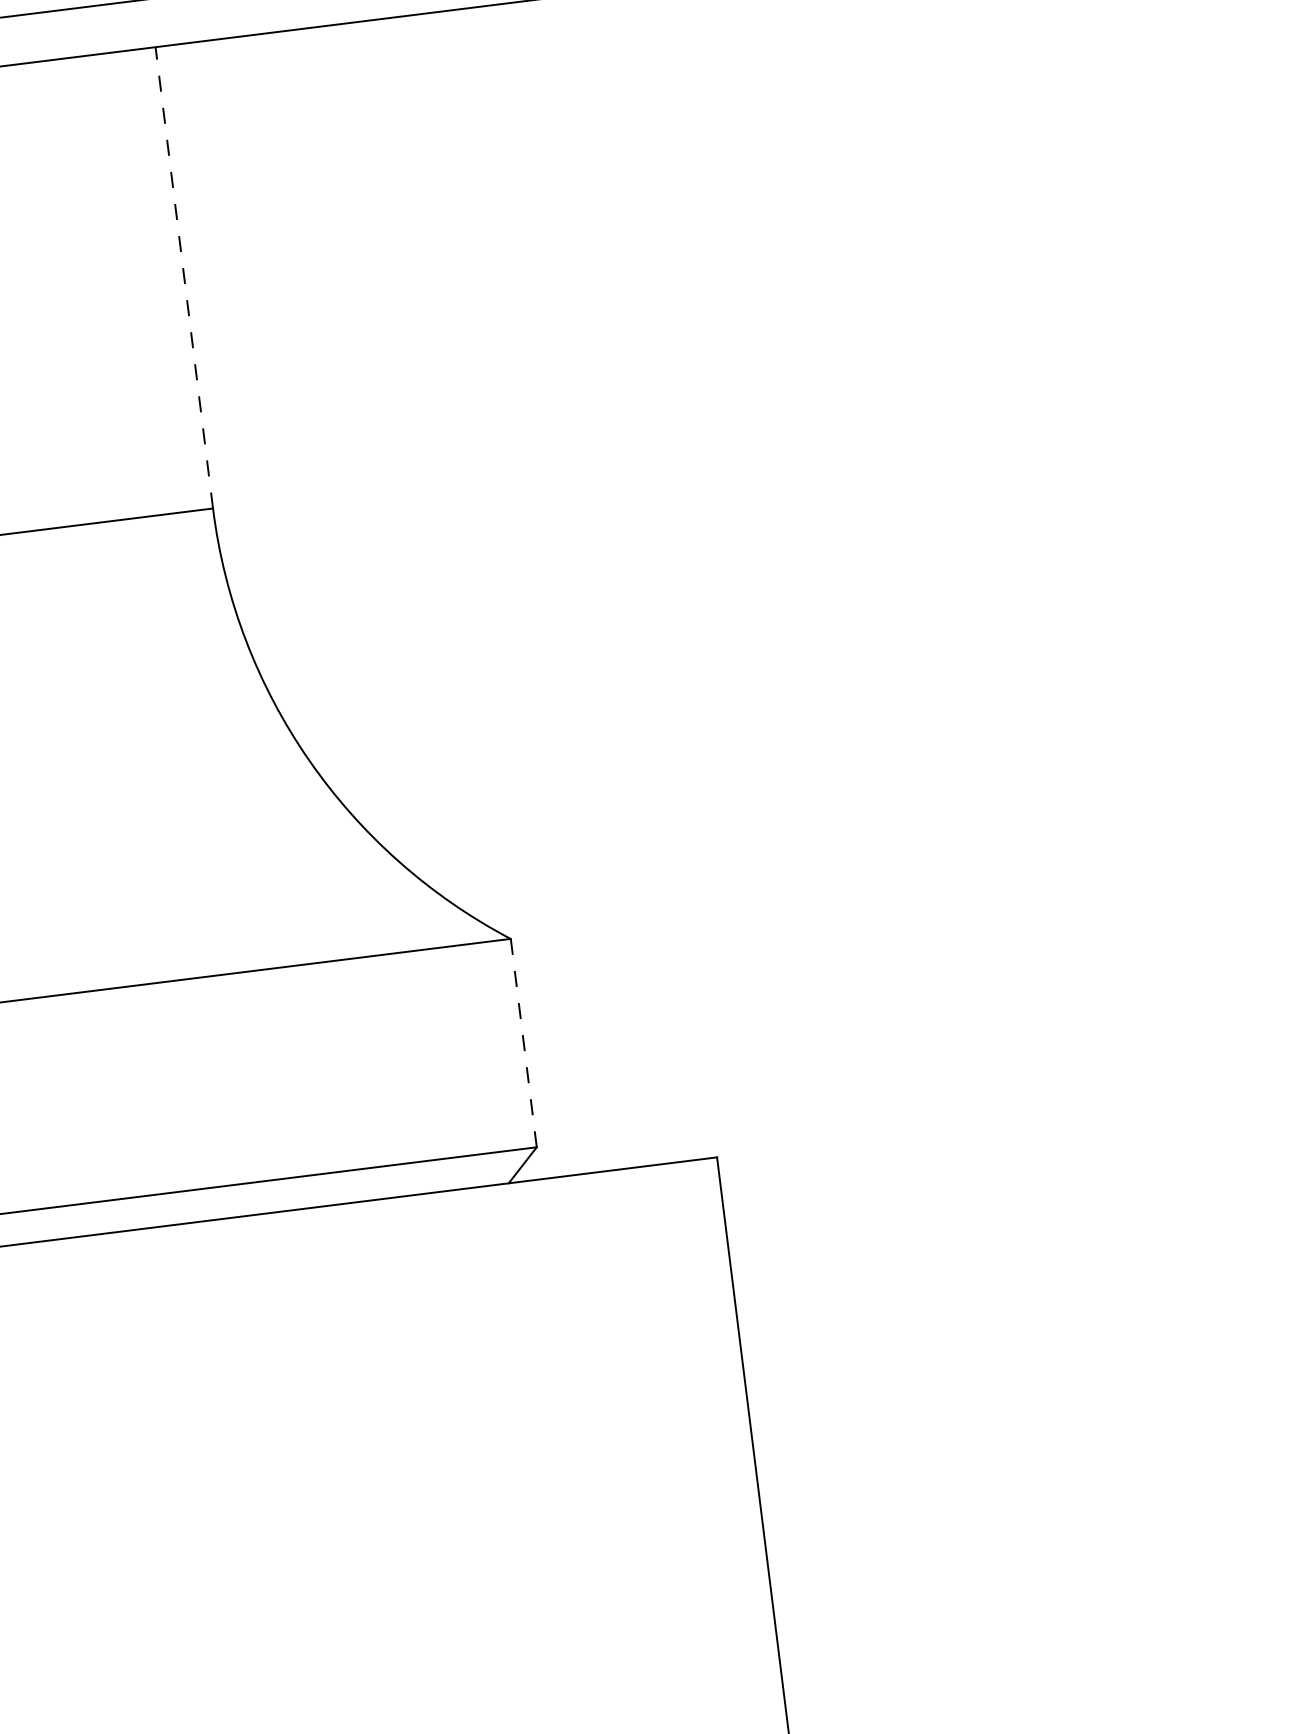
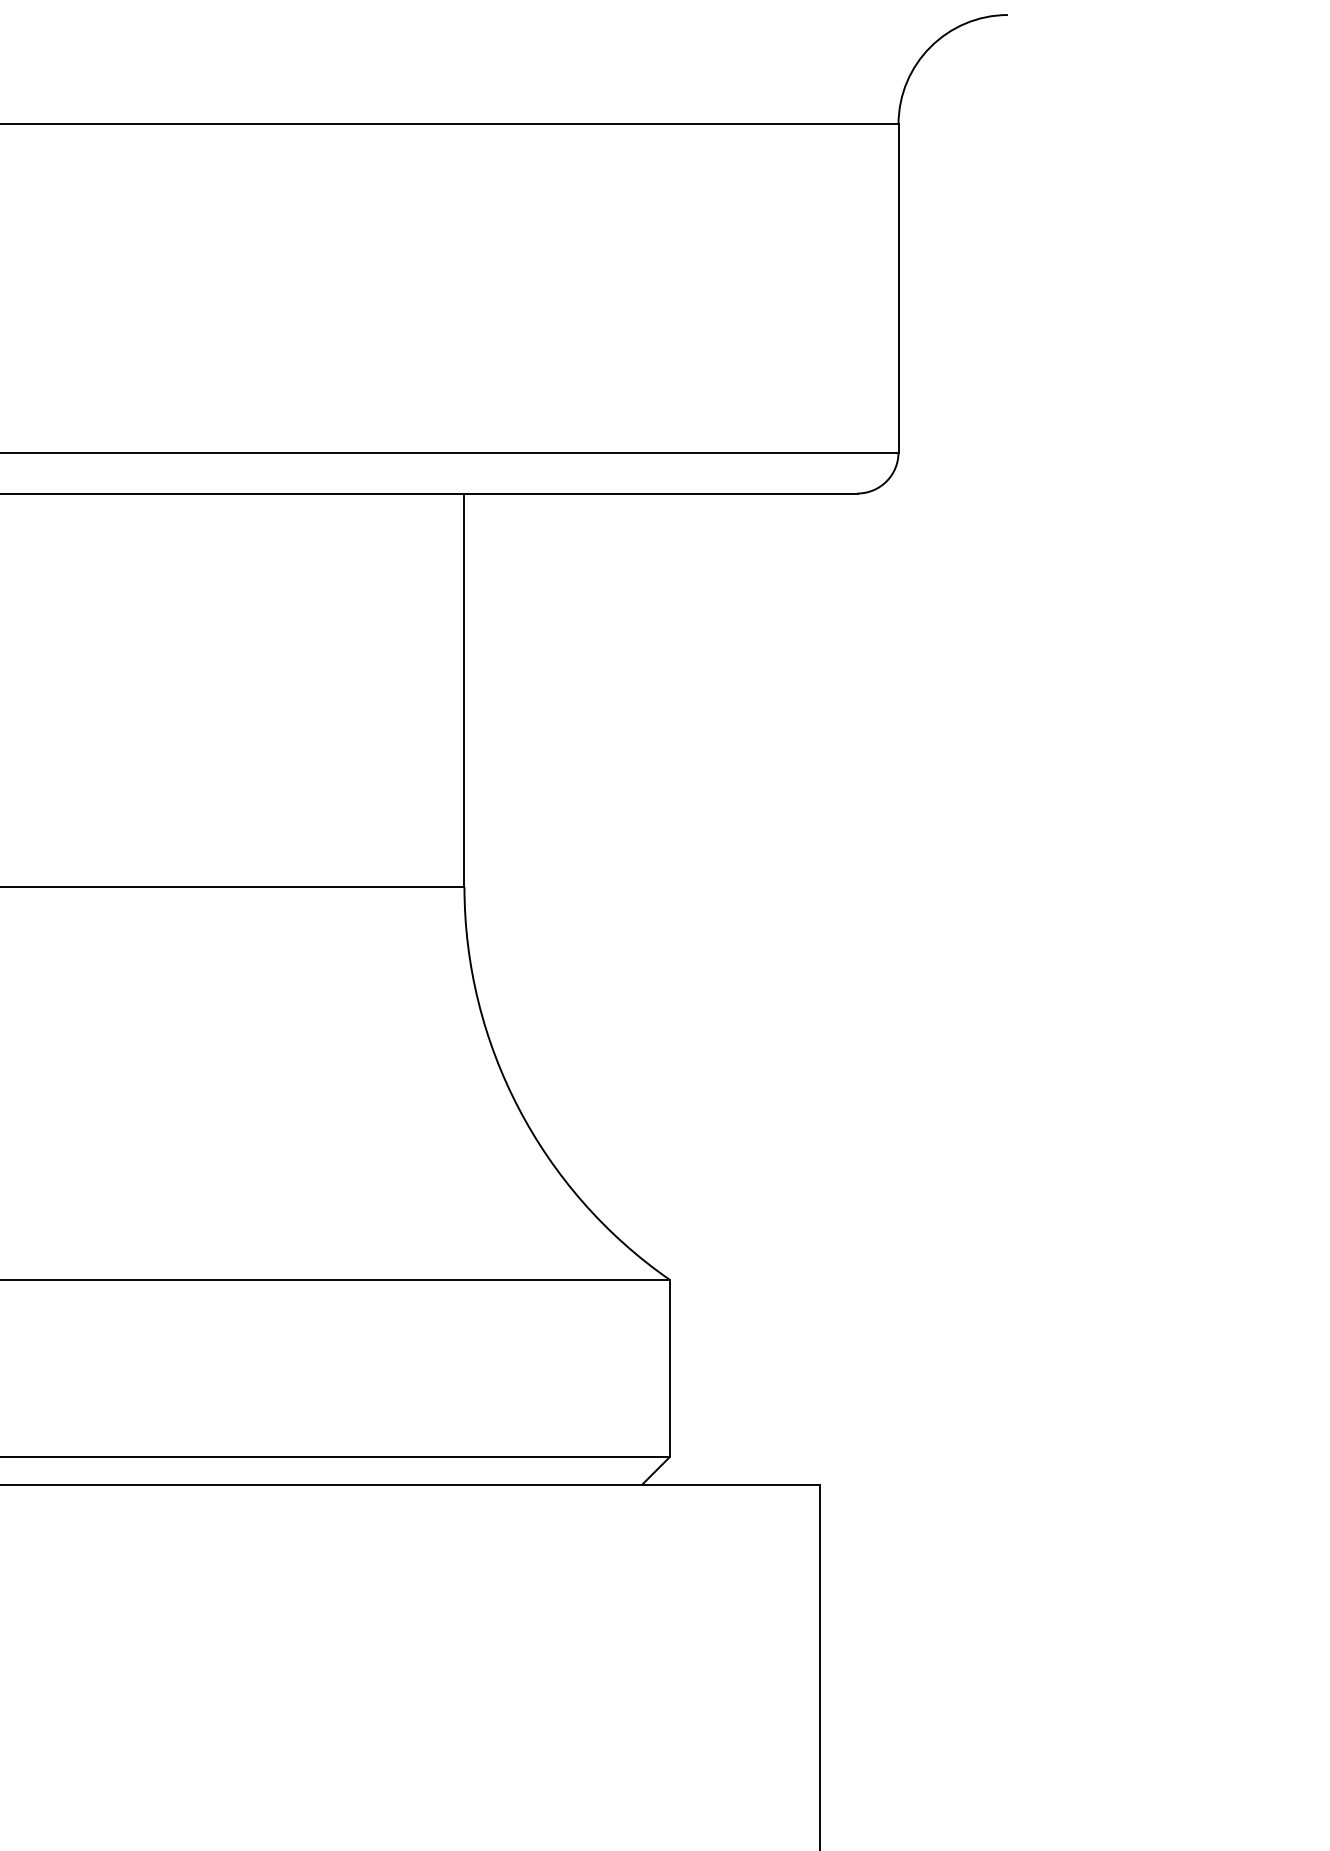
line: (184, 278) -> (464, 690), dashed -> solid
line: (523, 1043) -> (669, 1368), dashed -> solid

